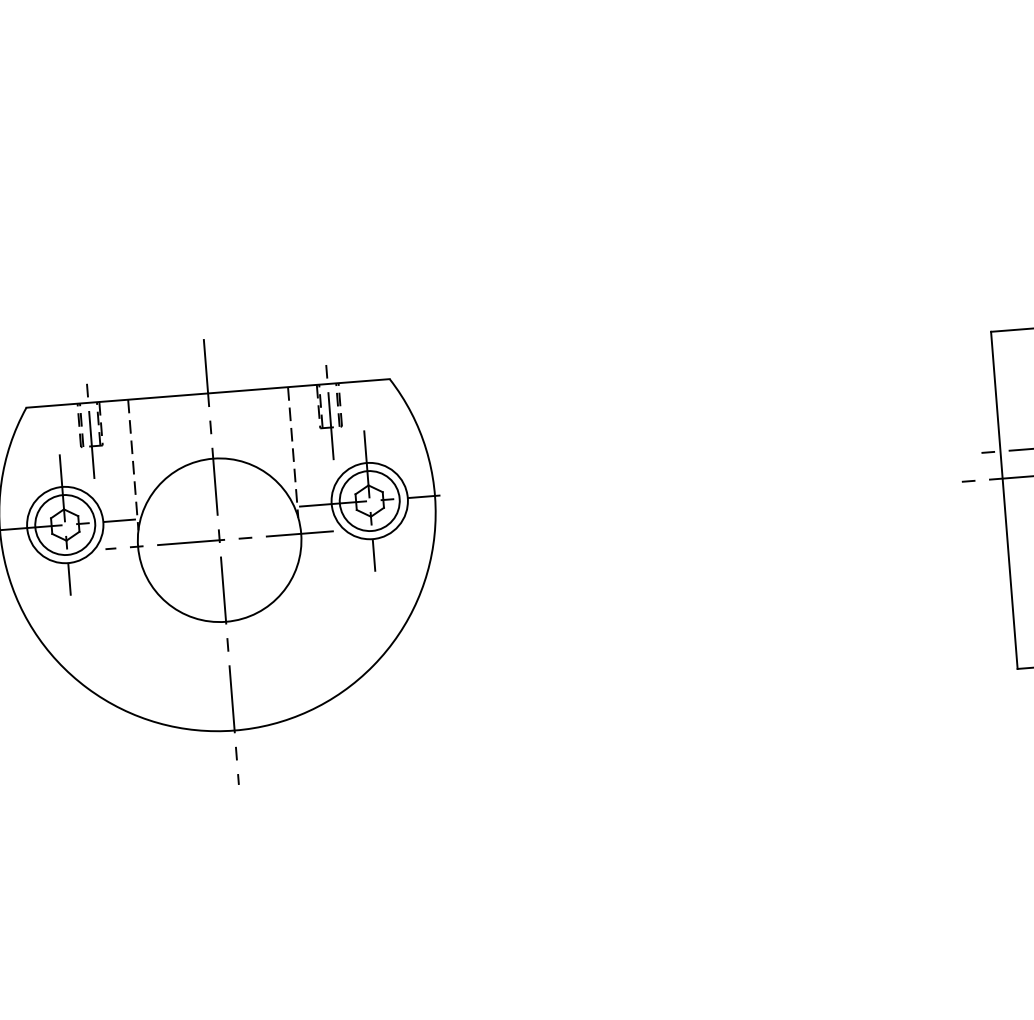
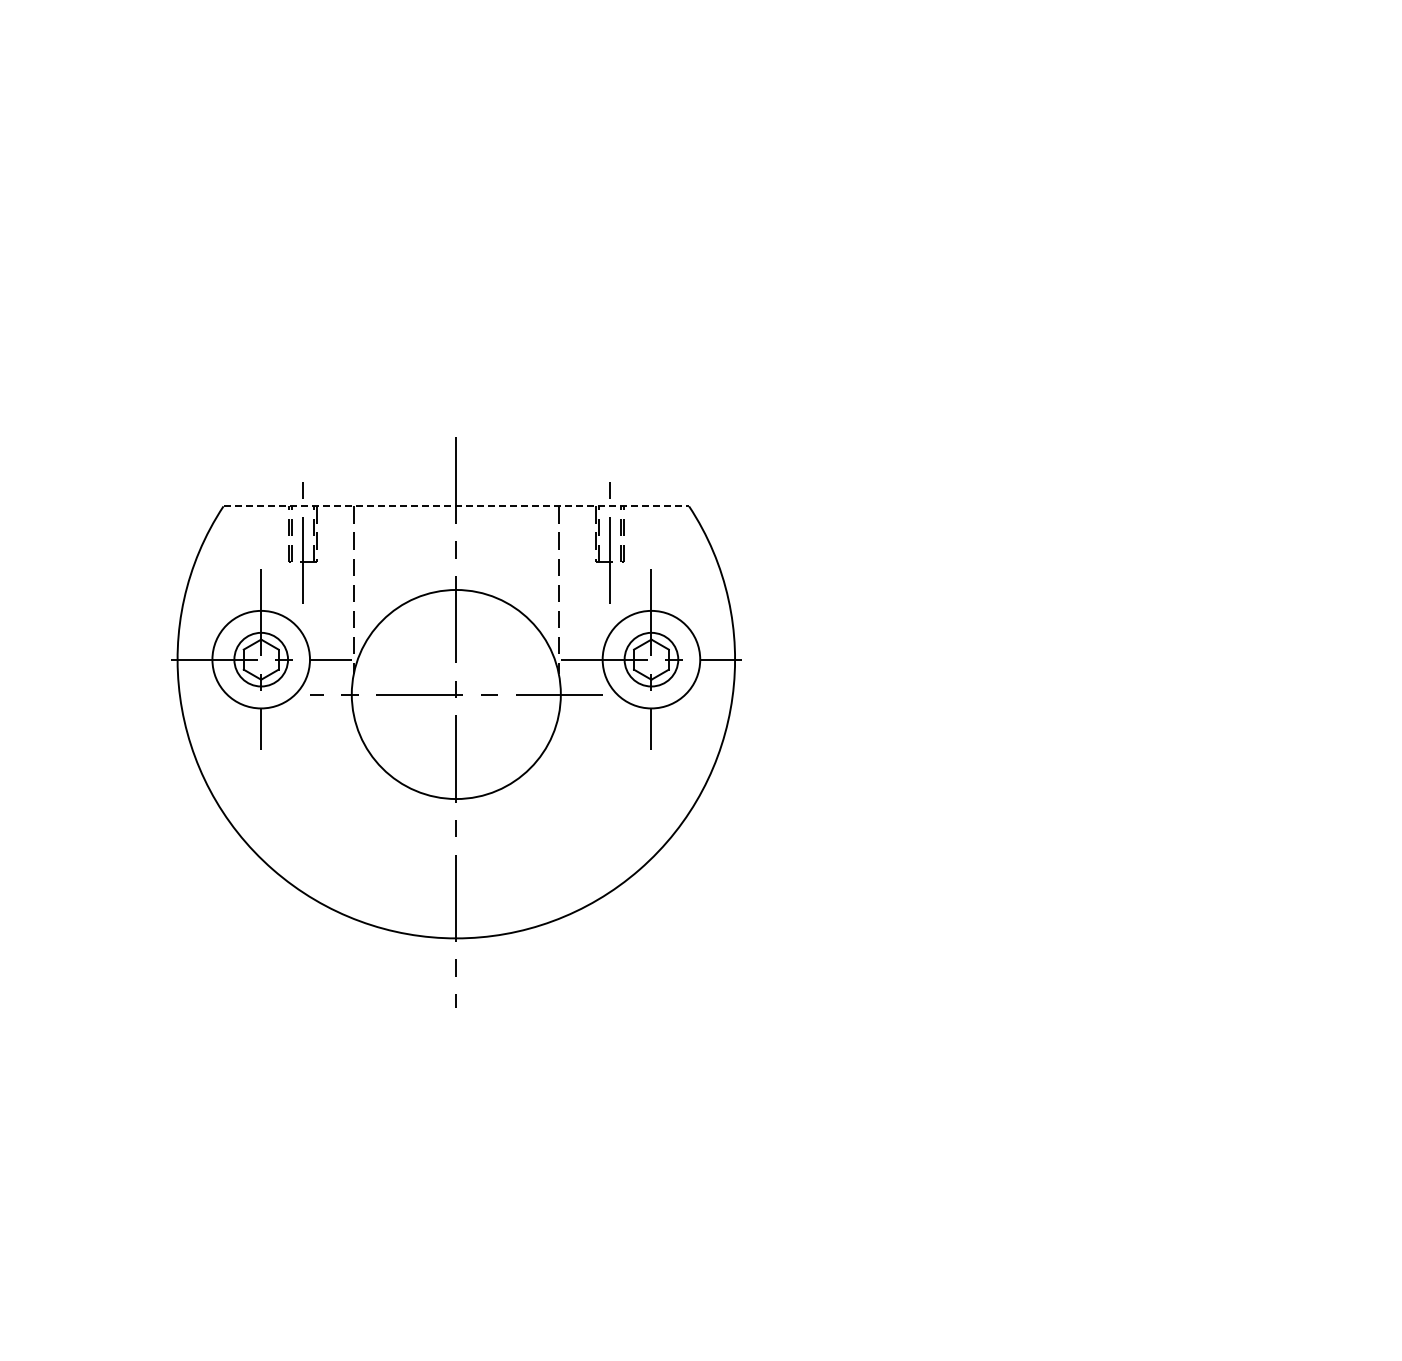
line: (208, 393) -> (456, 506), solid -> dashed
circle: (369, 500) -> (651, 659), size x0.7
circle: (64, 524) -> (260, 659), size x0.7

